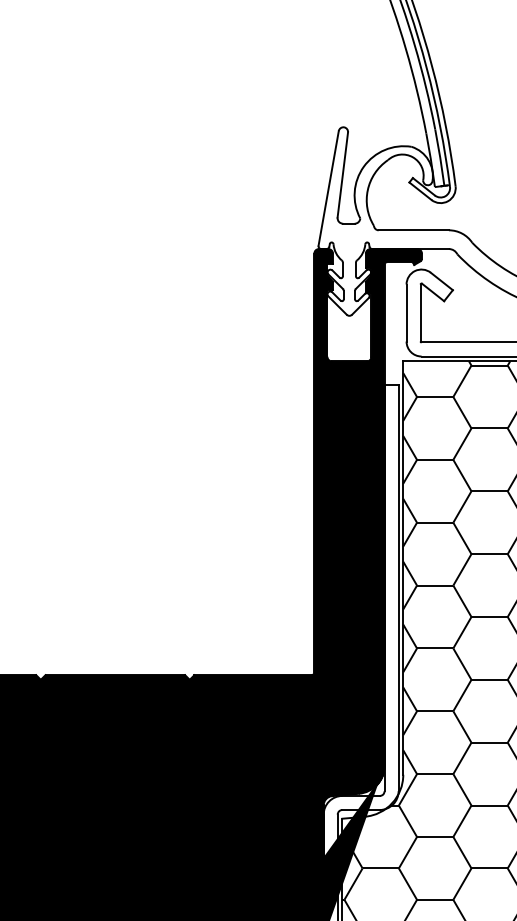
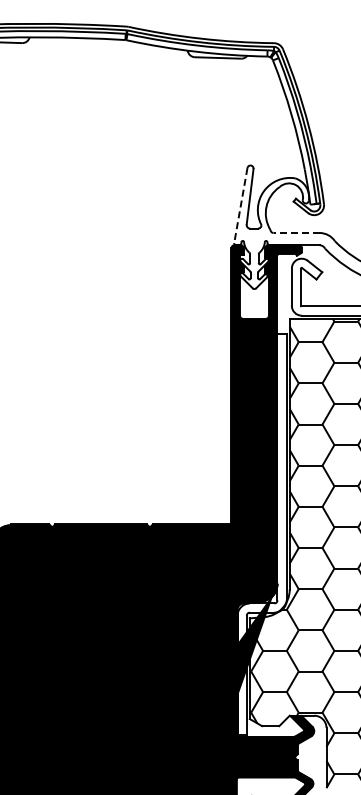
line: (328, 189) -> (240, 206), solid -> dashed
line: (413, 231) -> (296, 233), solid -> dashed

